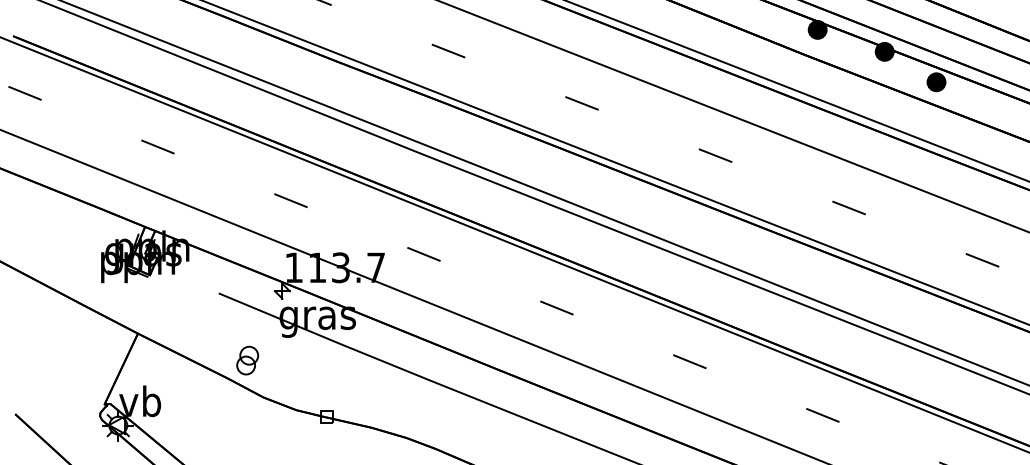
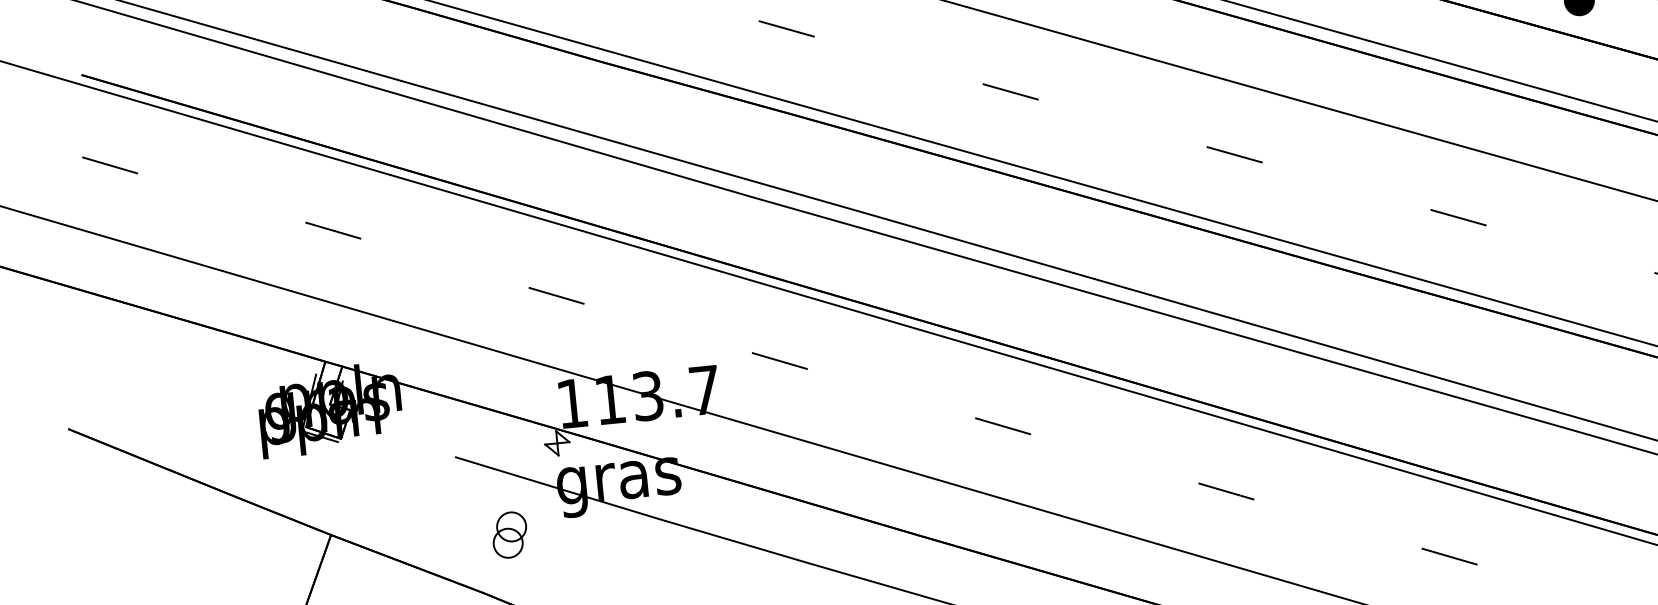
part: (247, 360) -> (509, 534), moved

